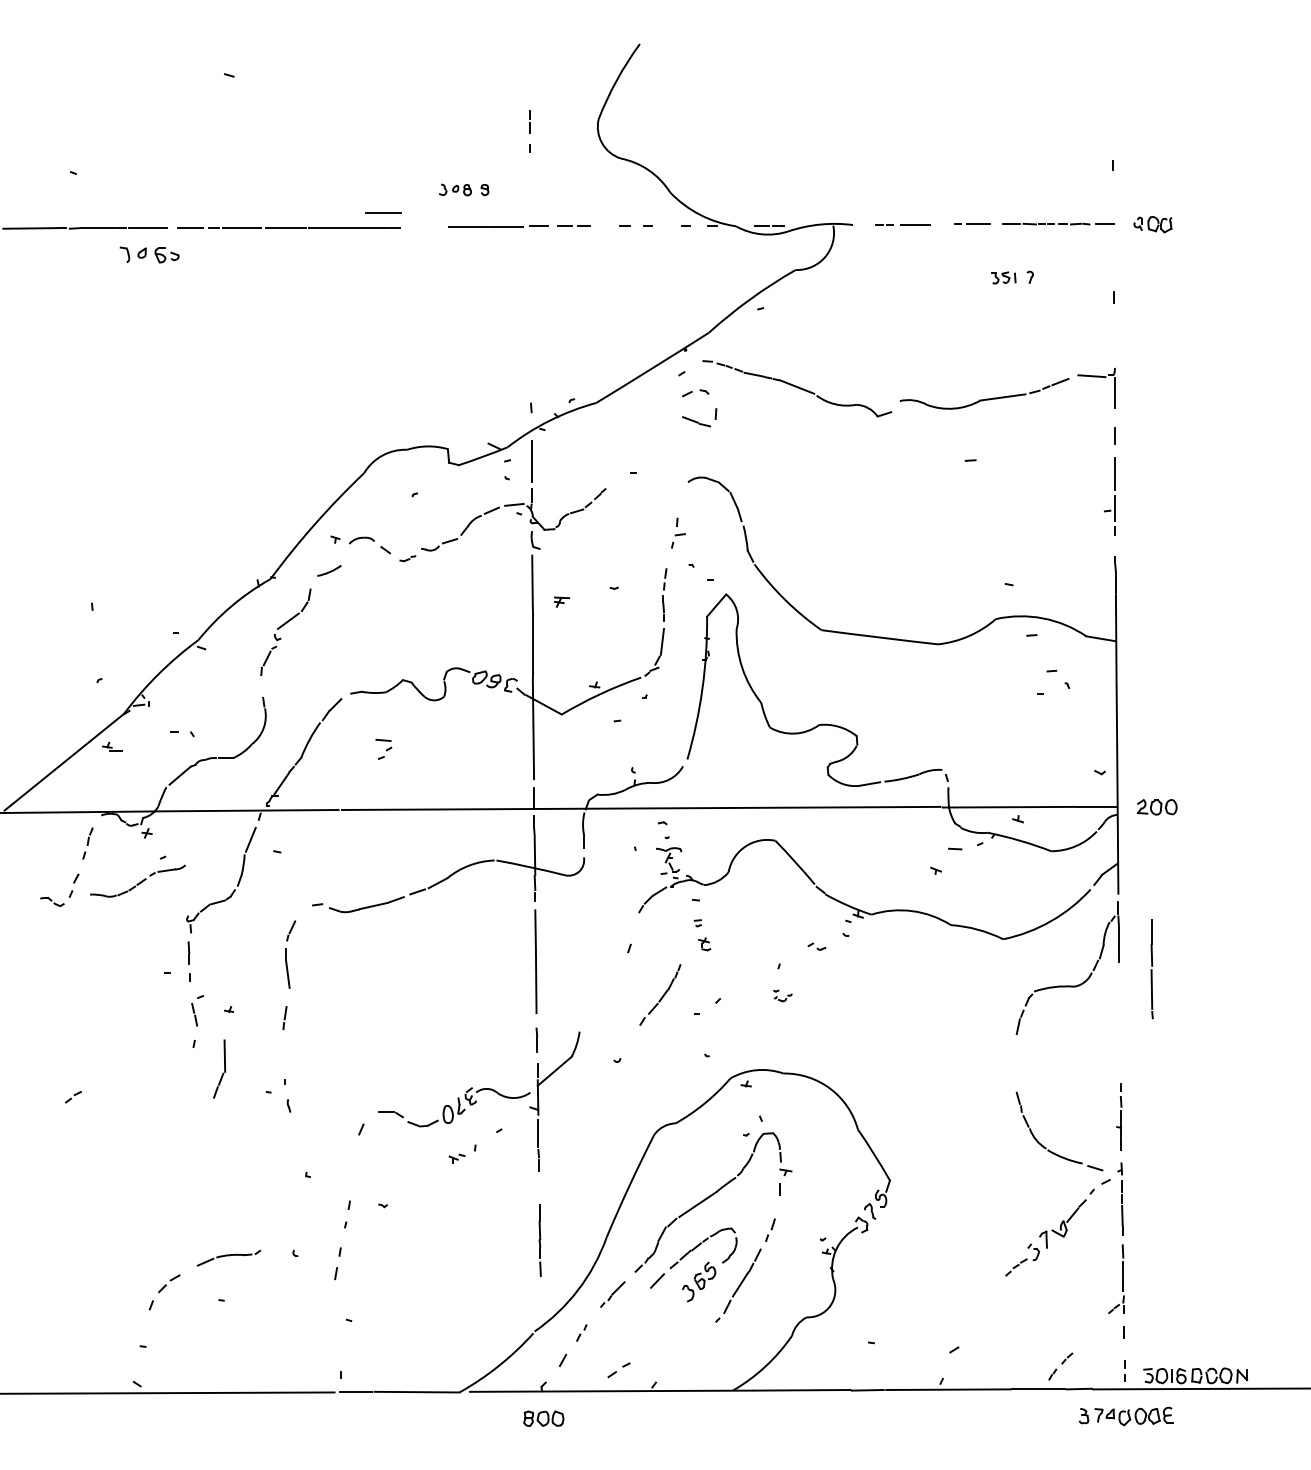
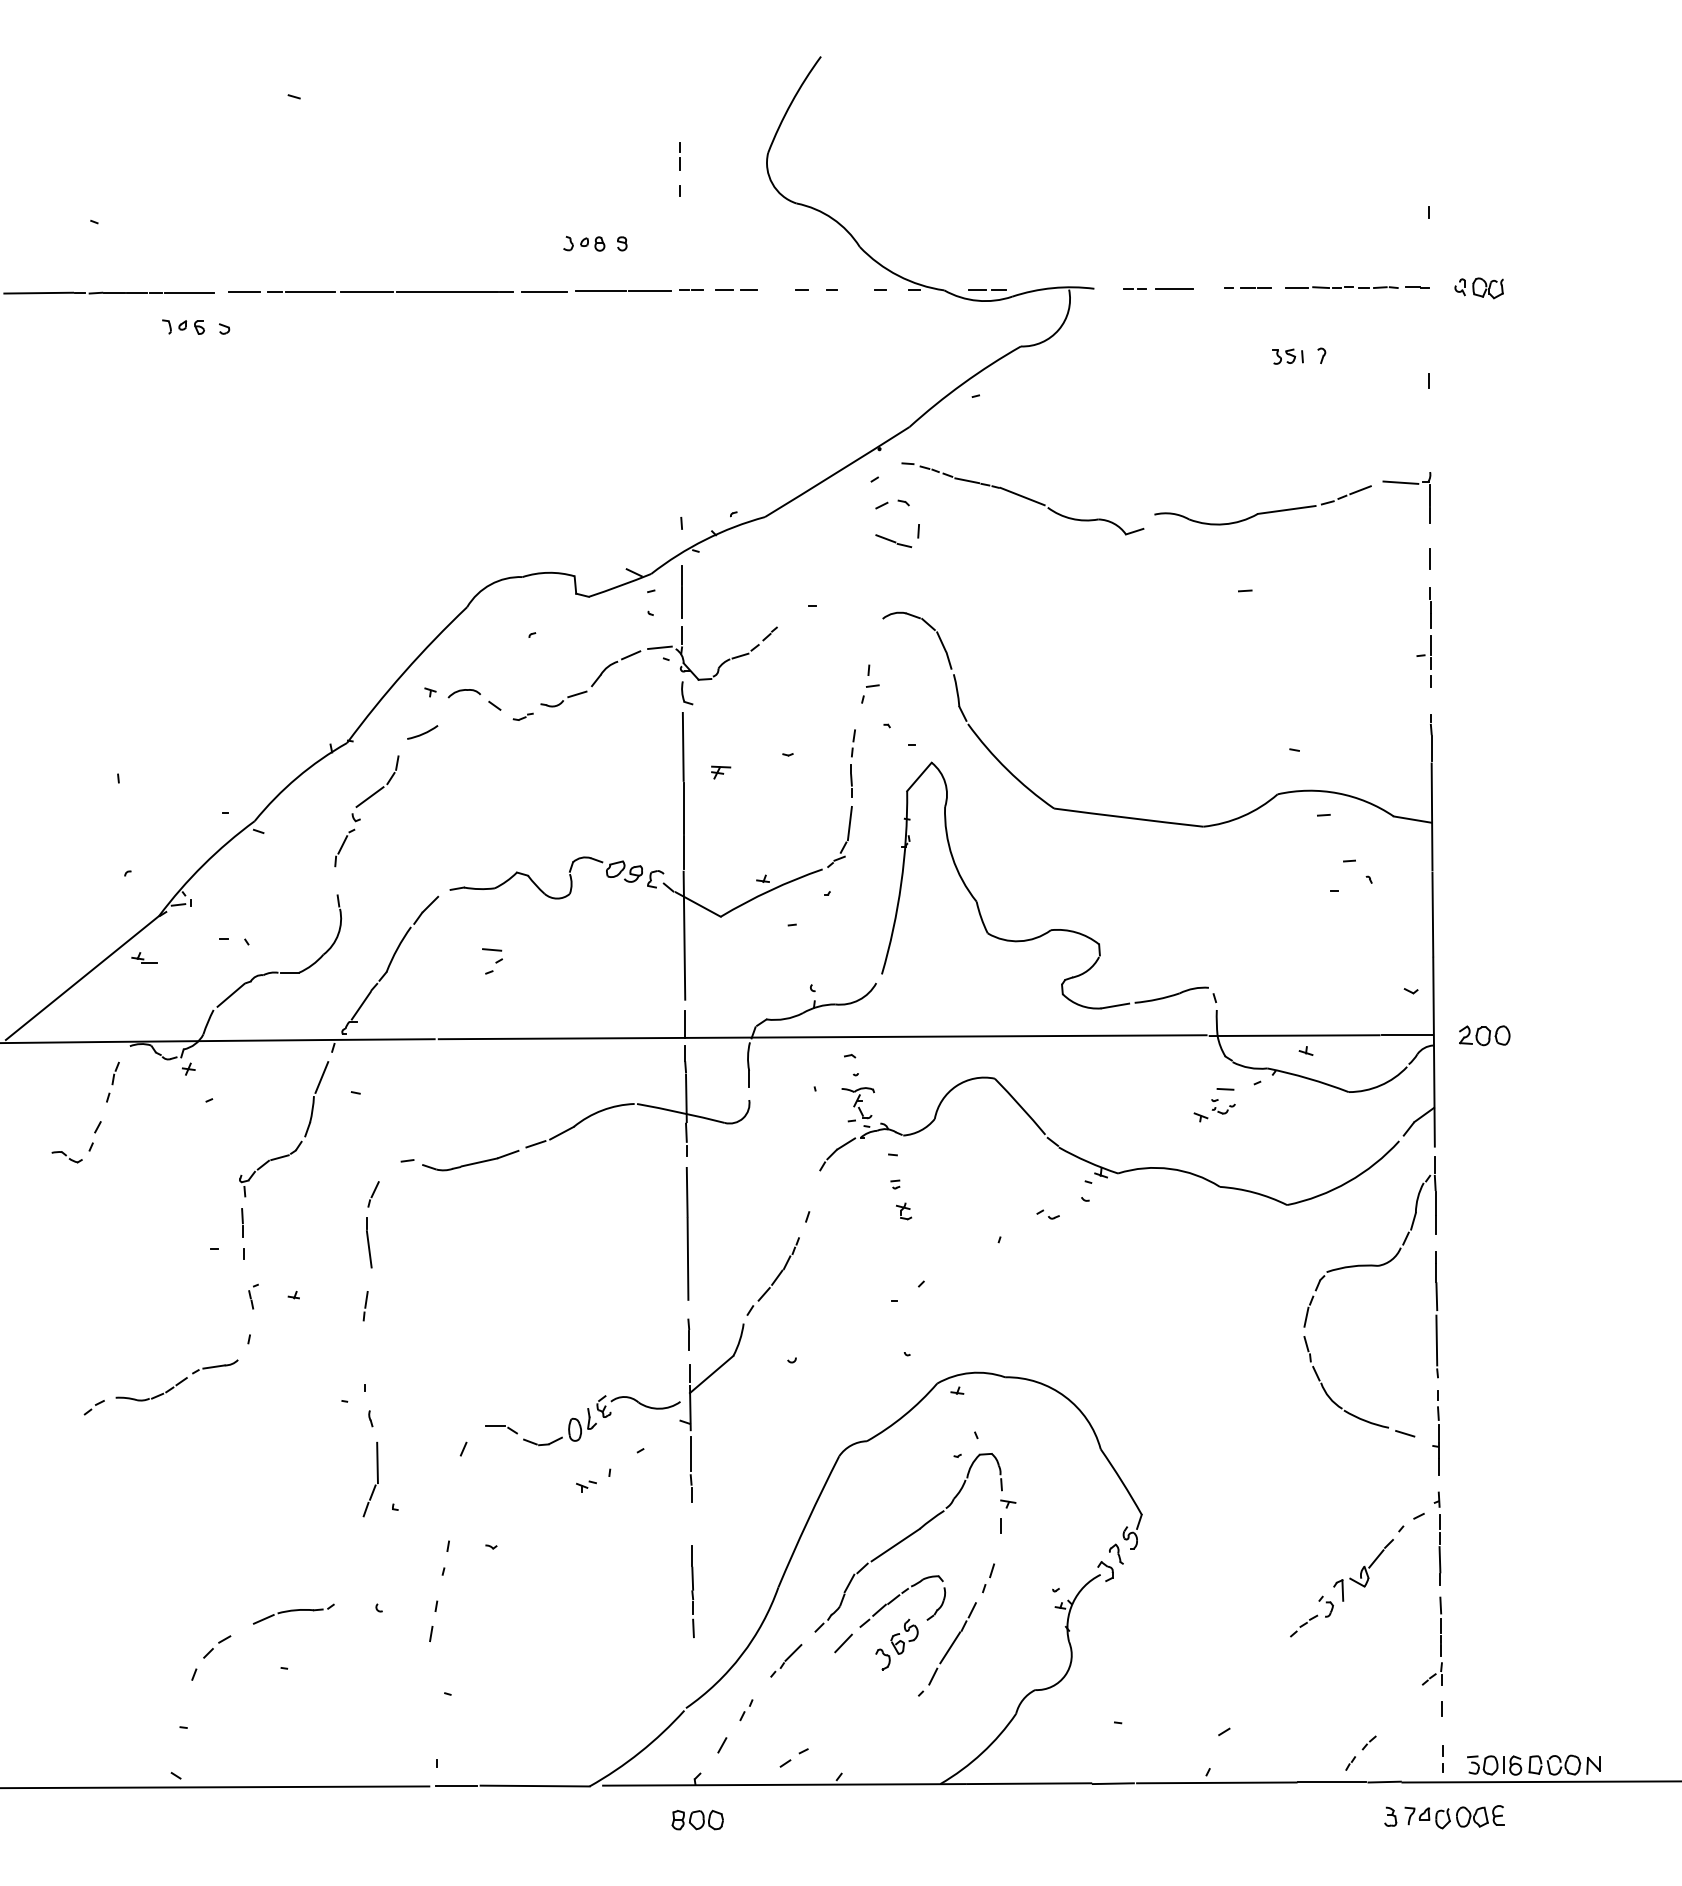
line: (383, 212) -> (544, 291), moved
part: (142, 254) -> (183, 326), size x0.71
part: (137, 881) -> (176, 1380), moved
part: (1151, 969) -> (1436, 1314), moved
part: (659, 994) -> (772, 1276), moved
part: (782, 995) -> (1223, 1106), moved
part: (197, 1010) -> (253, 1296), size x0.62
part: (224, 1066) -> (376, 1476), moved
part: (1046, 1147) -> (1342, 1407), moved

